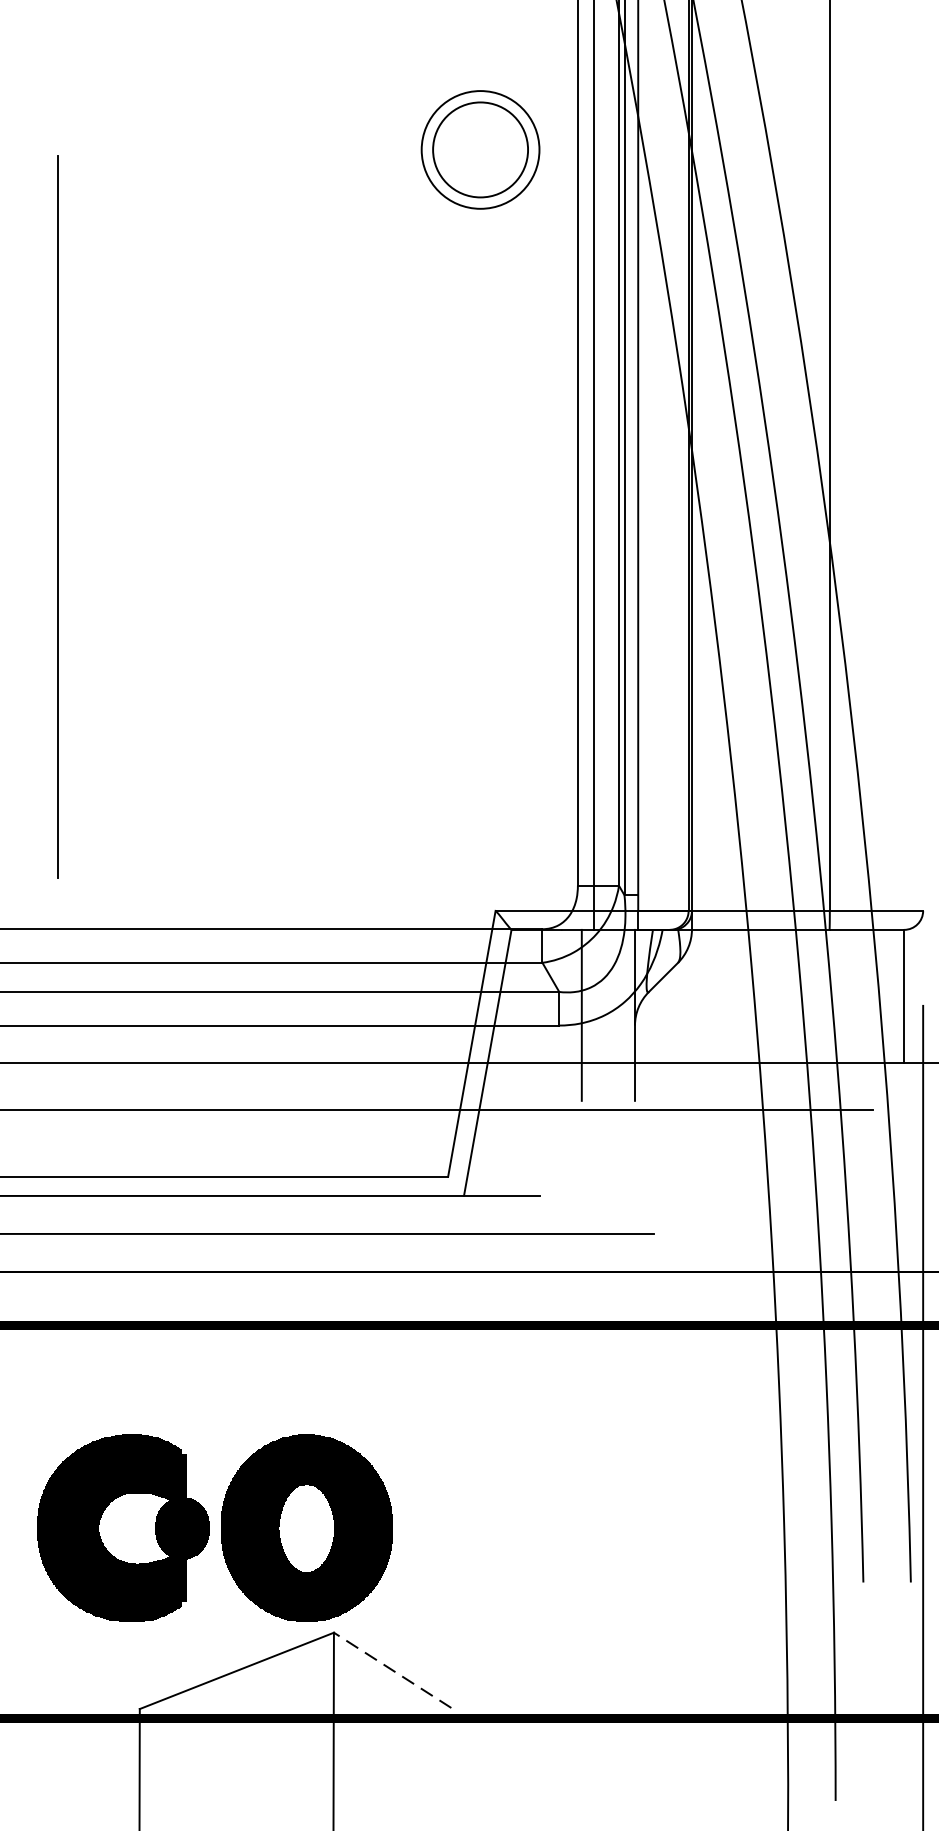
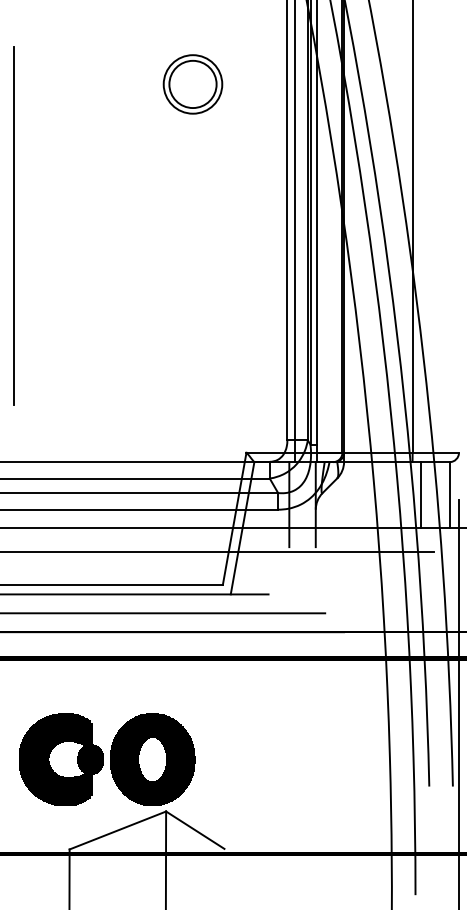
part: (479, 150) -> (192, 84), moved
line: (57, 516) -> (13, 225), moved
line: (847, 996) -> (421, 495), added
line: (393, 1670) -> (195, 830), dashed -> solid

